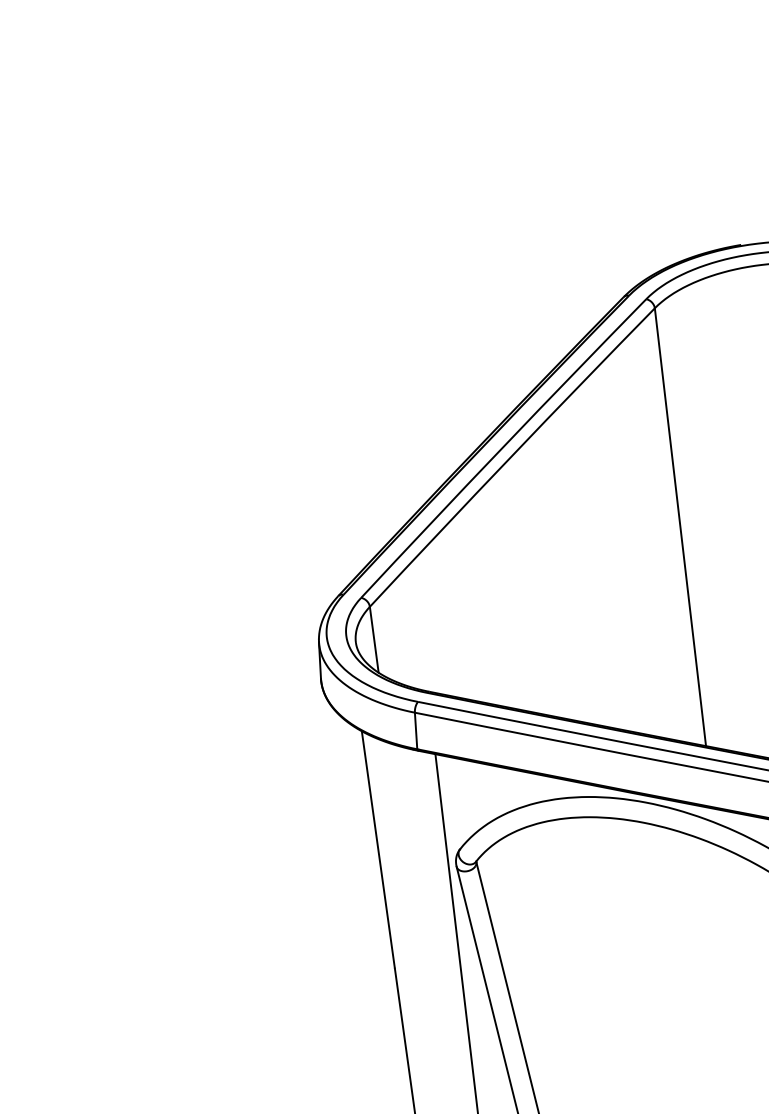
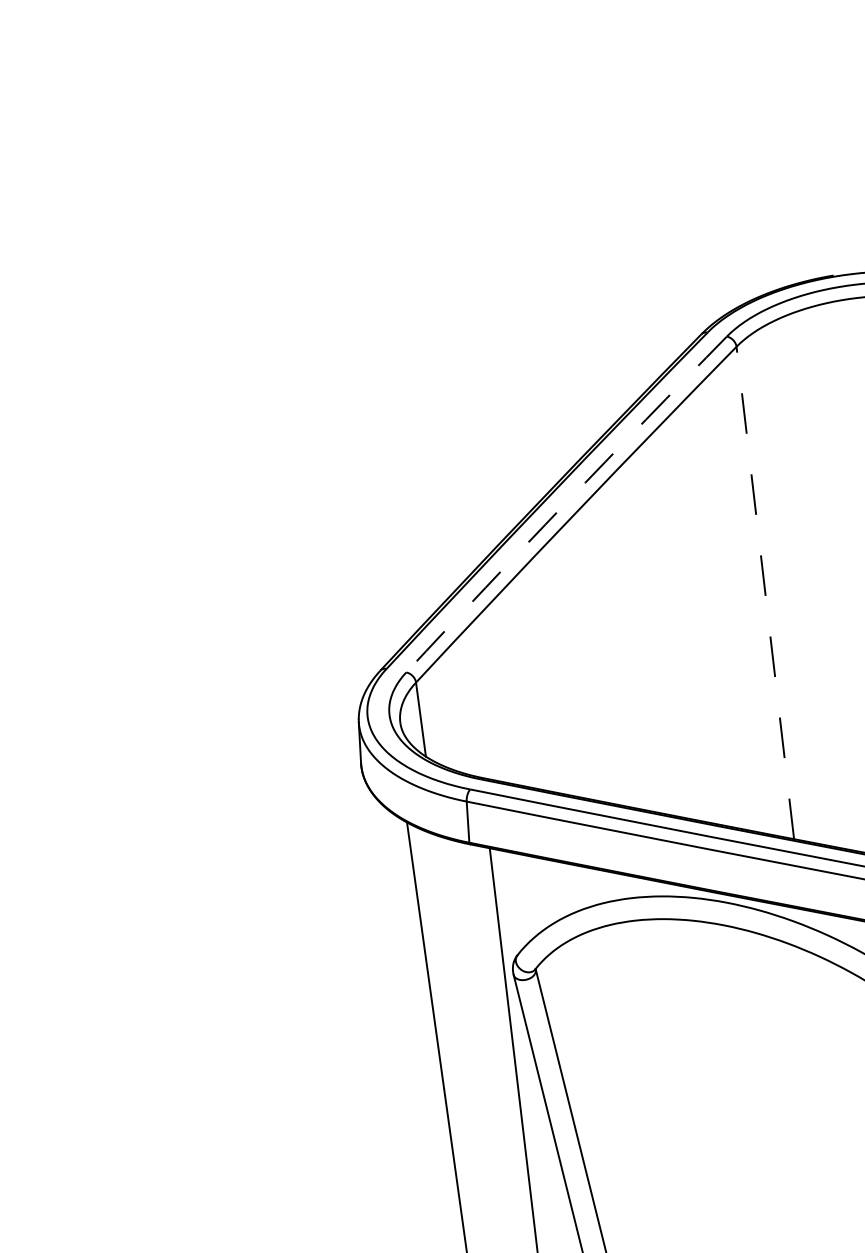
arc: (502, 447) -> (565, 503), solid -> dashed
line: (680, 526) -> (765, 592), solid -> dashed

